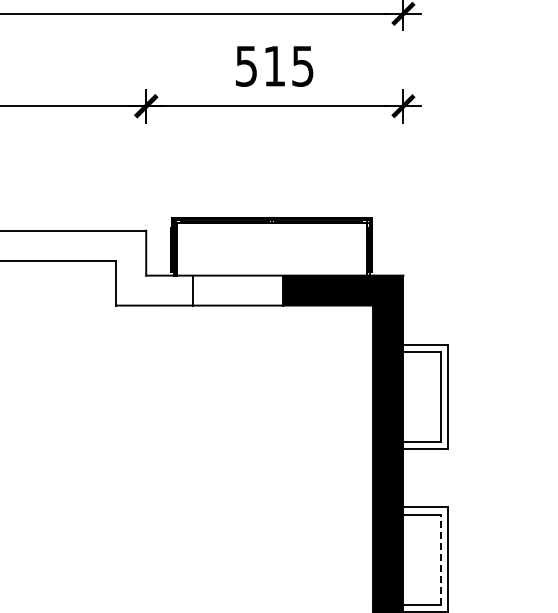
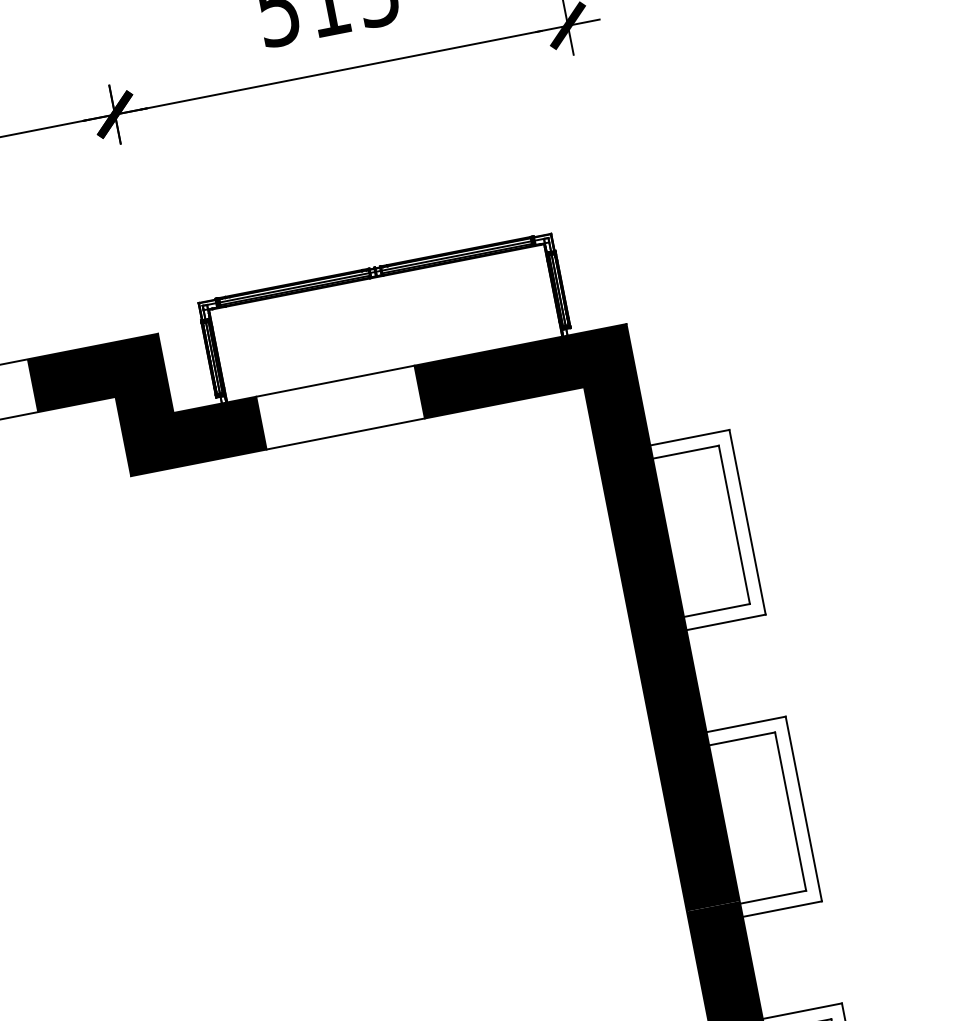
fill: (132, 267) -> (146, 403), added
line: (440, 559) -> (789, 811), dashed -> solid

